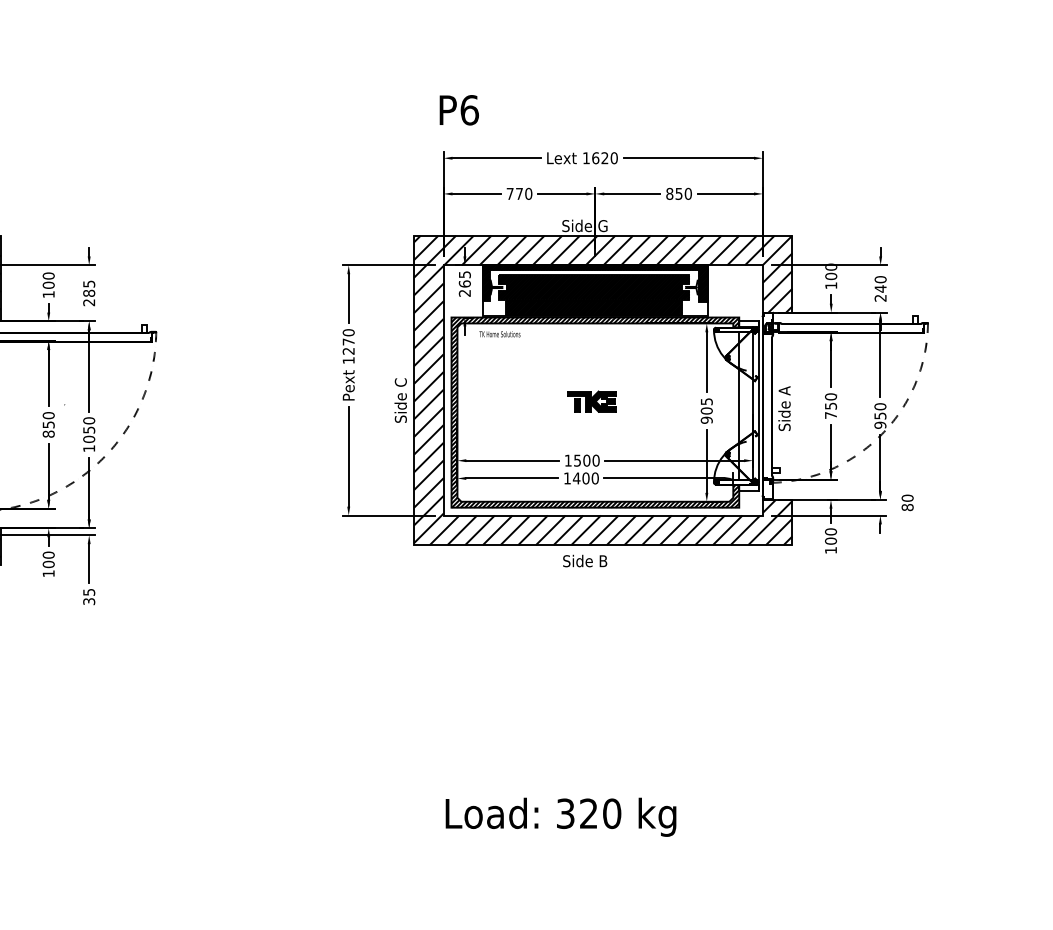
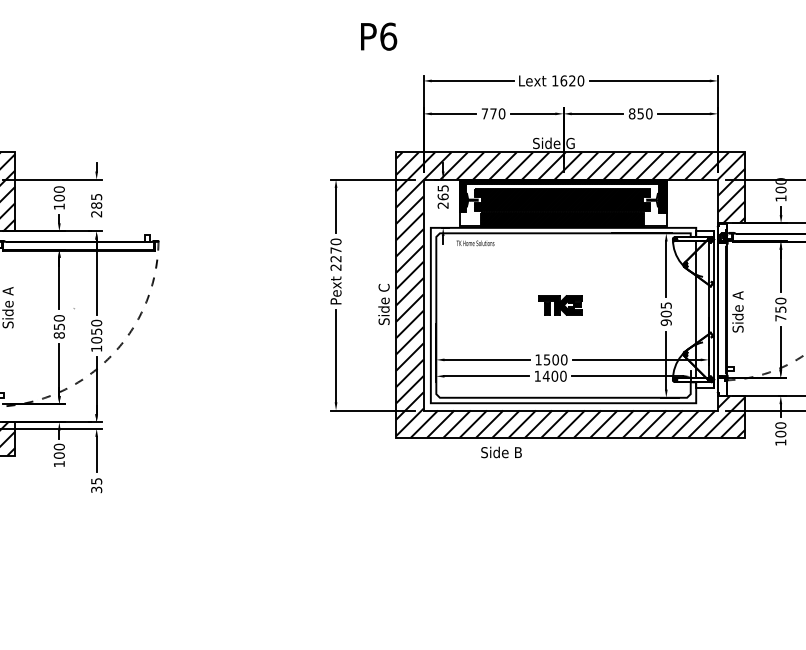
text: (458, 110) -> (378, 36), moved
text: (348, 360) -> (335, 267), 1270 -> 2270
hatch: (595, 412) -> (563, 315), removed
text: (585, 560) -> (501, 451), moved

